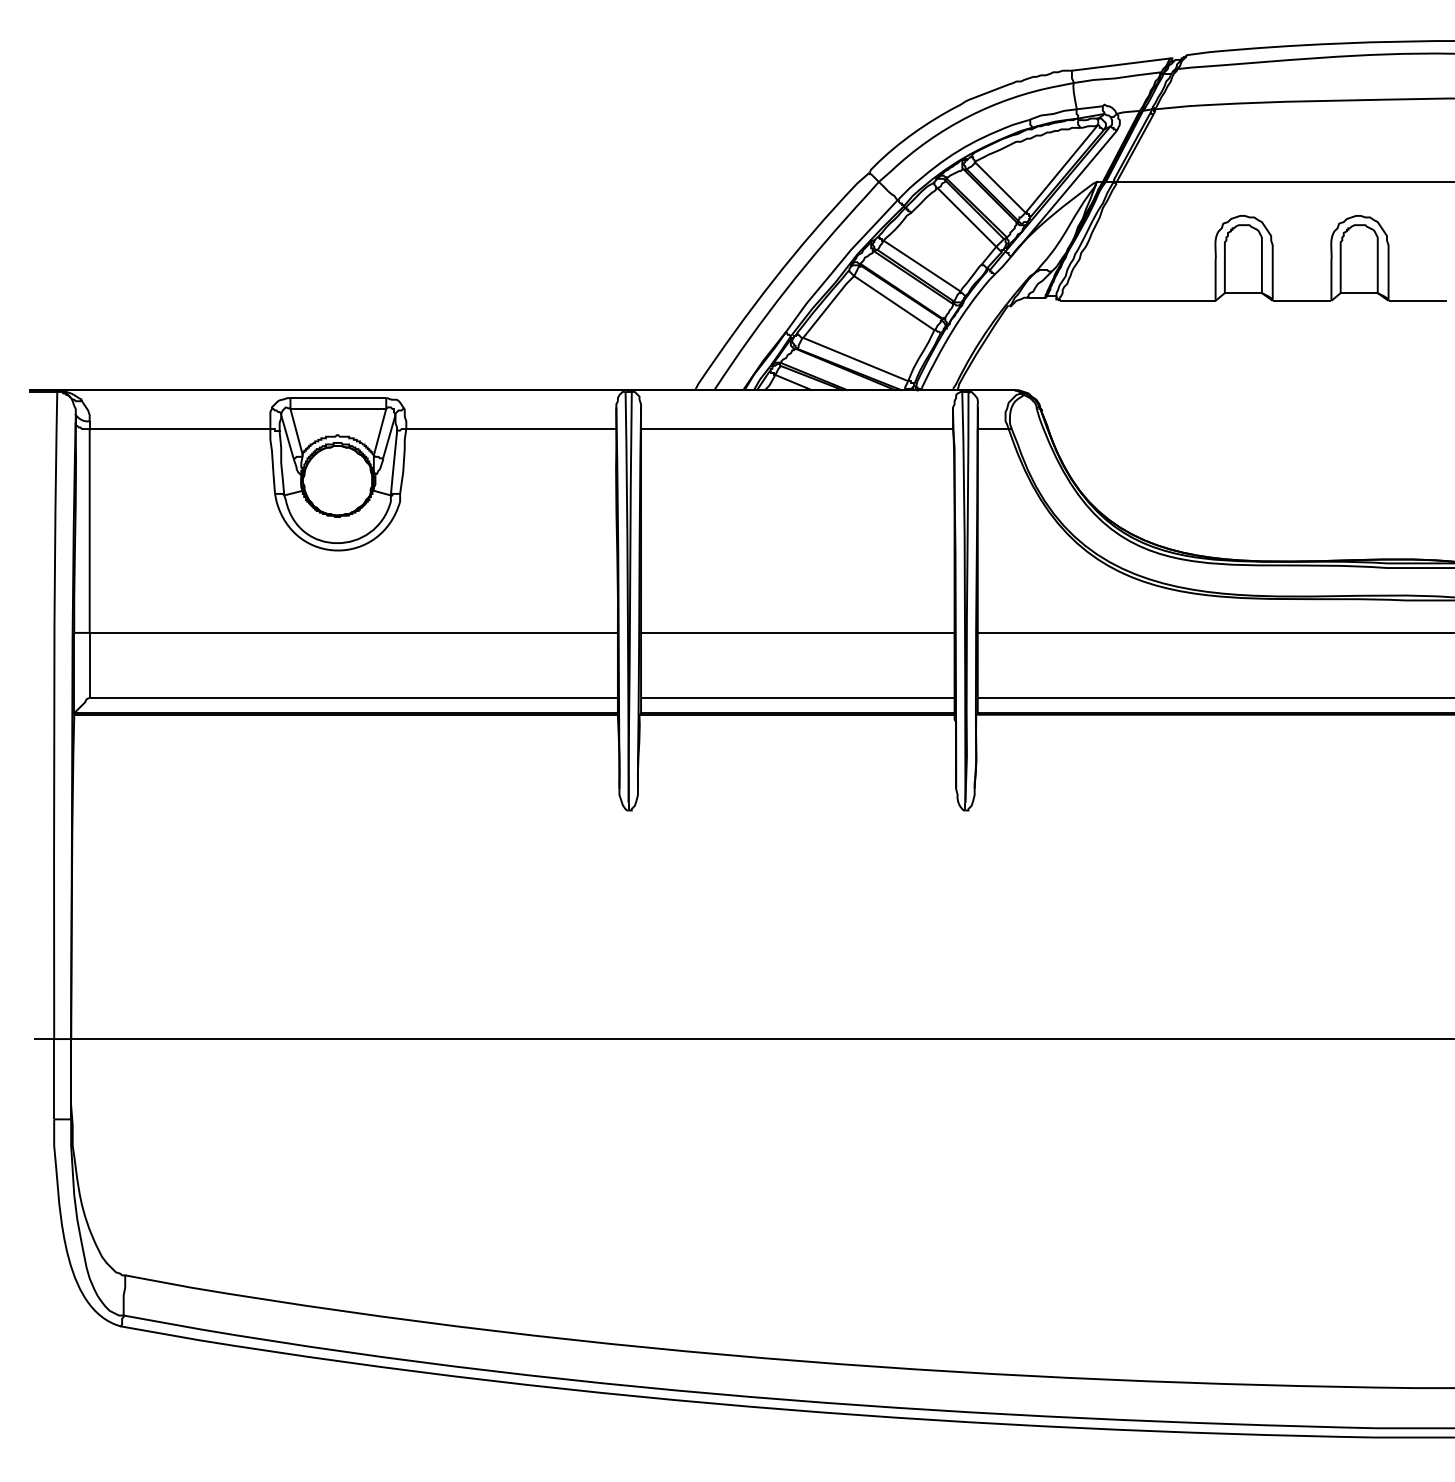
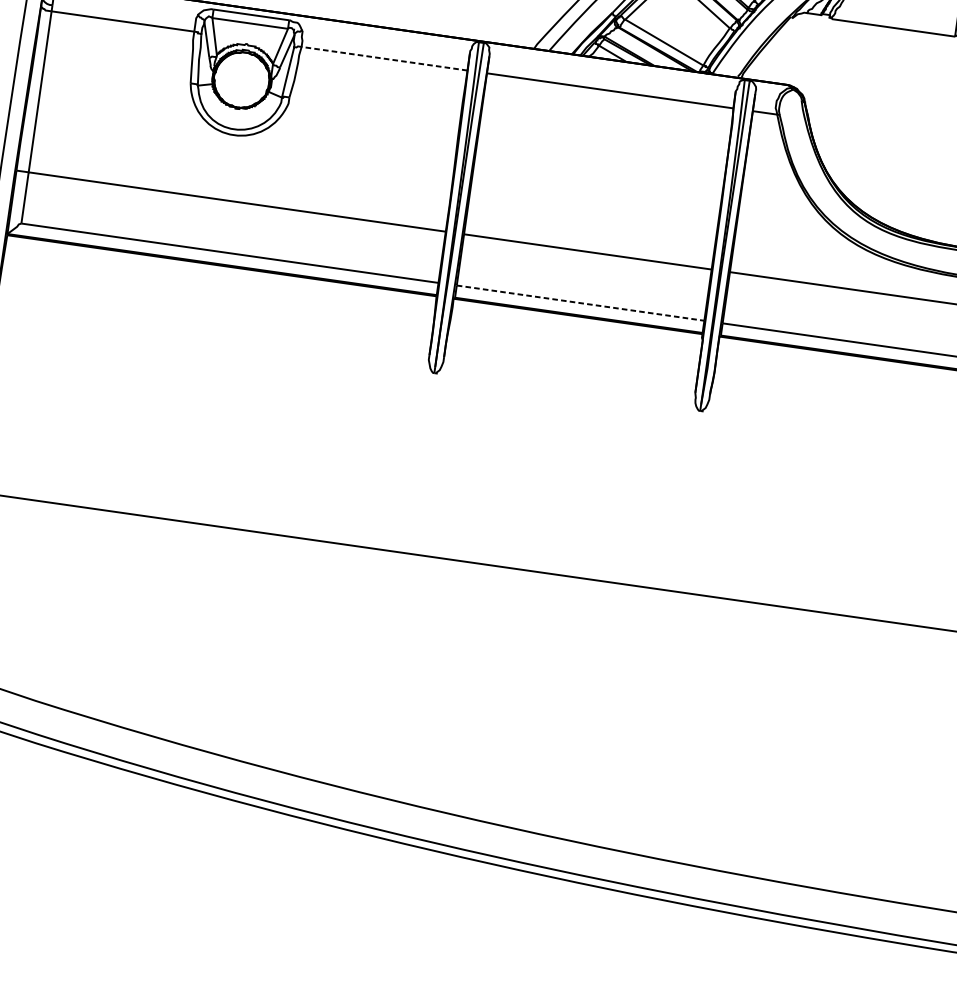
line: (510, 429) -> (383, 59), solid -> dashed
line: (797, 697) -> (580, 302), solid -> dashed

